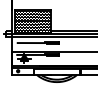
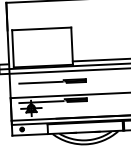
hatch: (32, 21) -> (41, 47), removed

